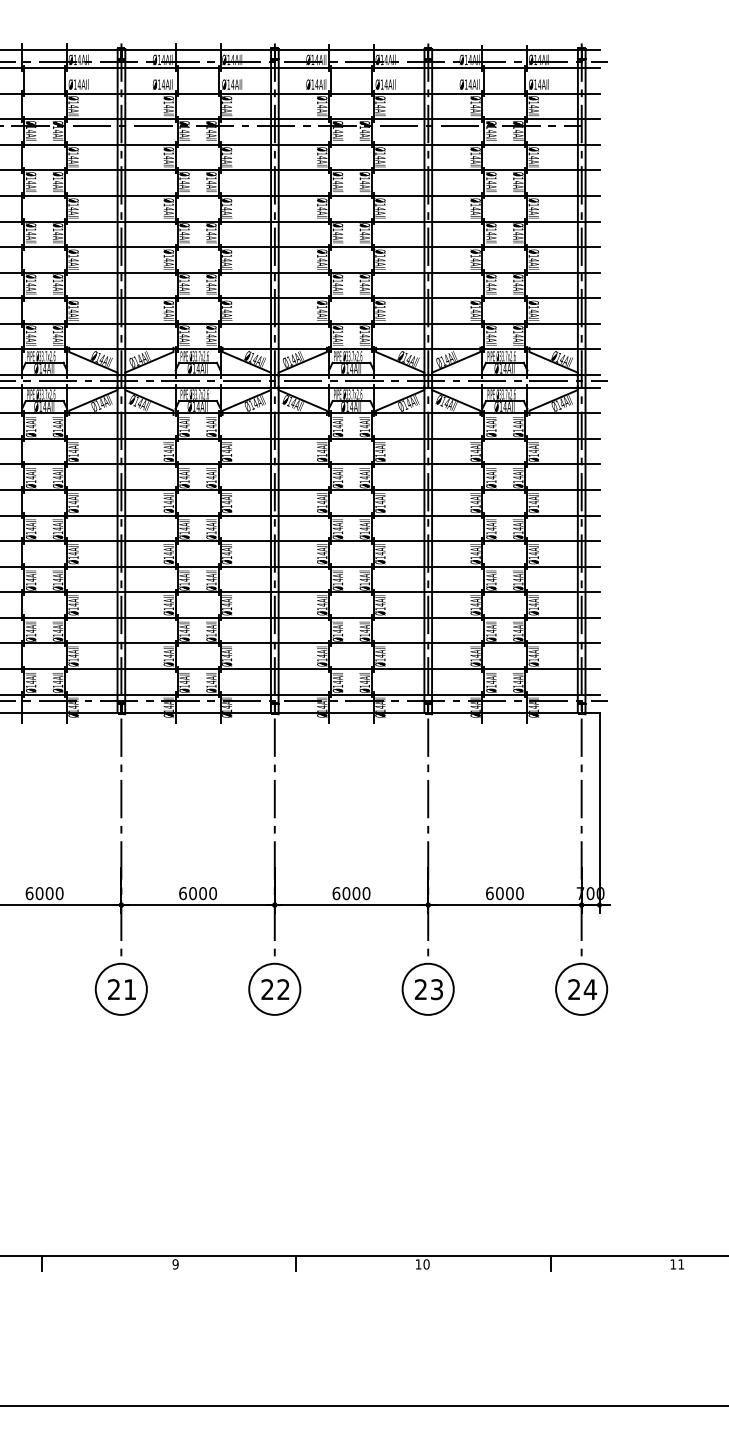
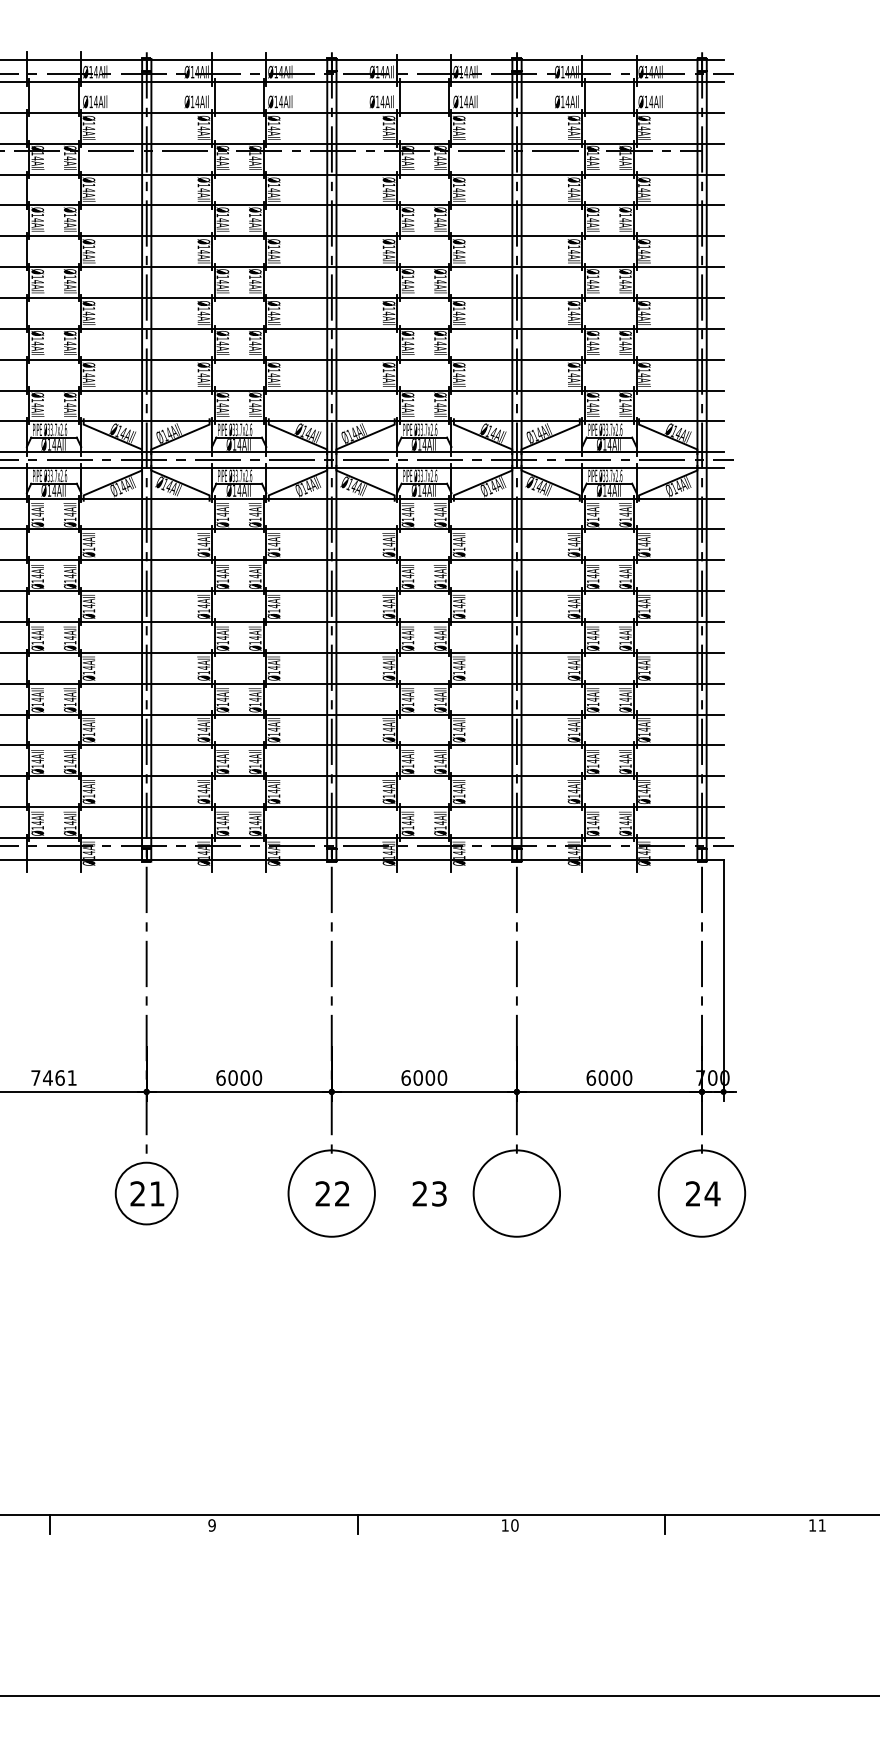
text: (44, 893) -> (53, 1077), 6000 -> 7461
circle: (274, 988) -> (331, 1192), size x1.4
circle: (427, 988) -> (516, 1192), size x1.4
circle: (581, 988) -> (701, 1192), size x1.4
text: (428, 989) -> (429, 1193), moved

